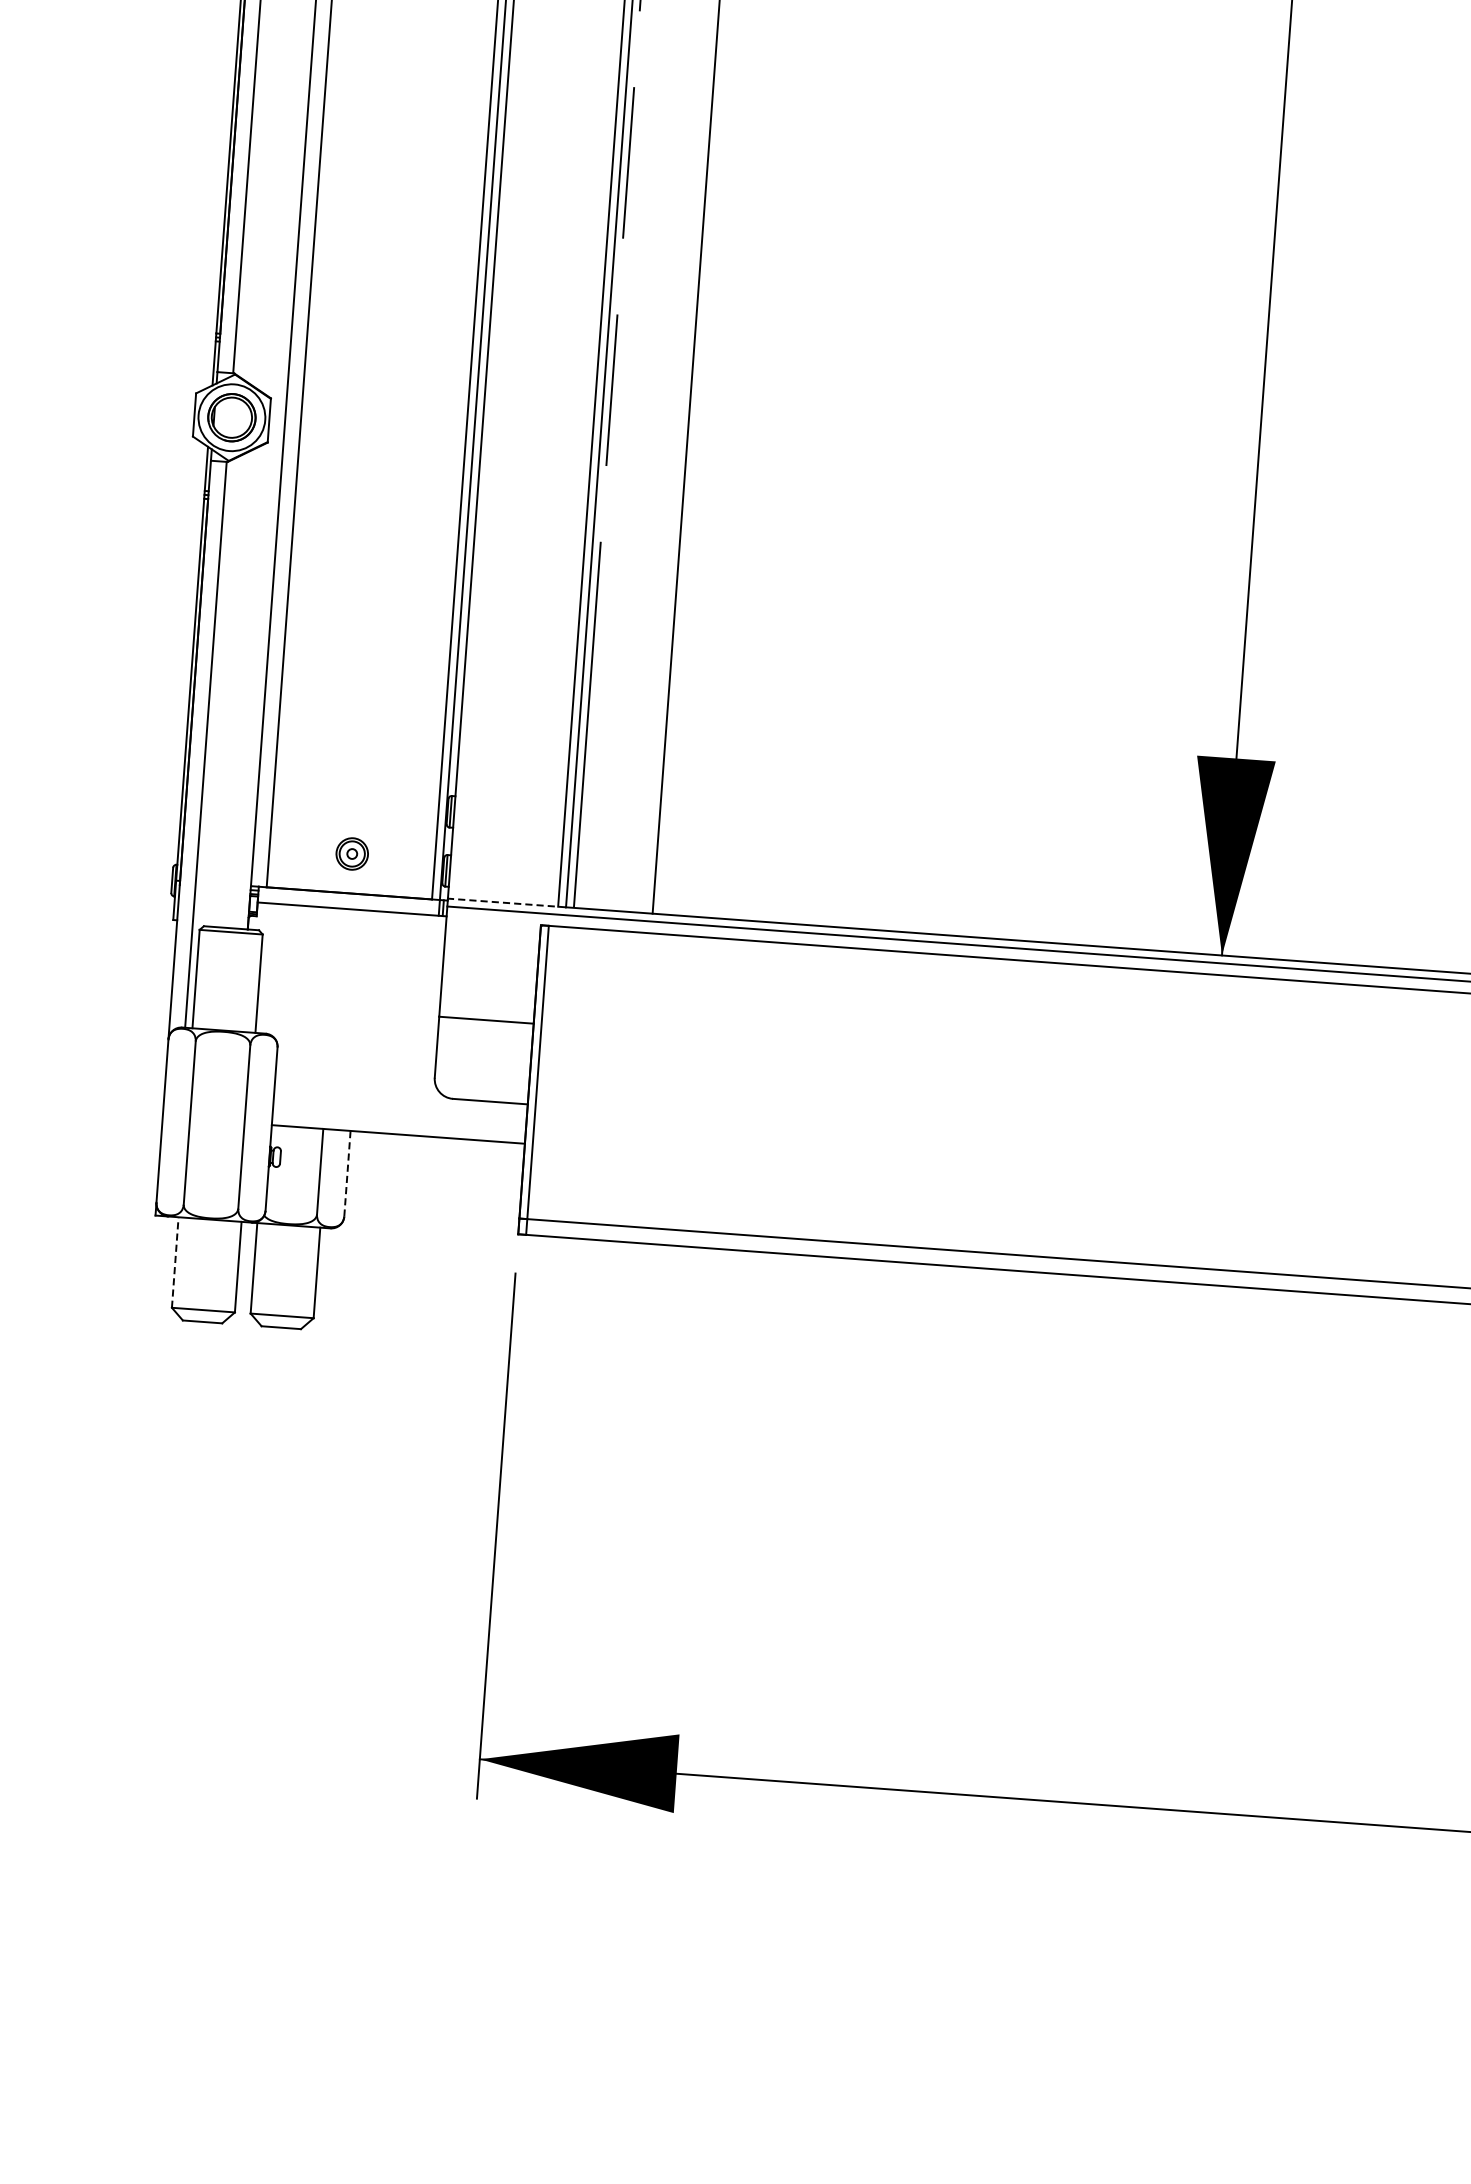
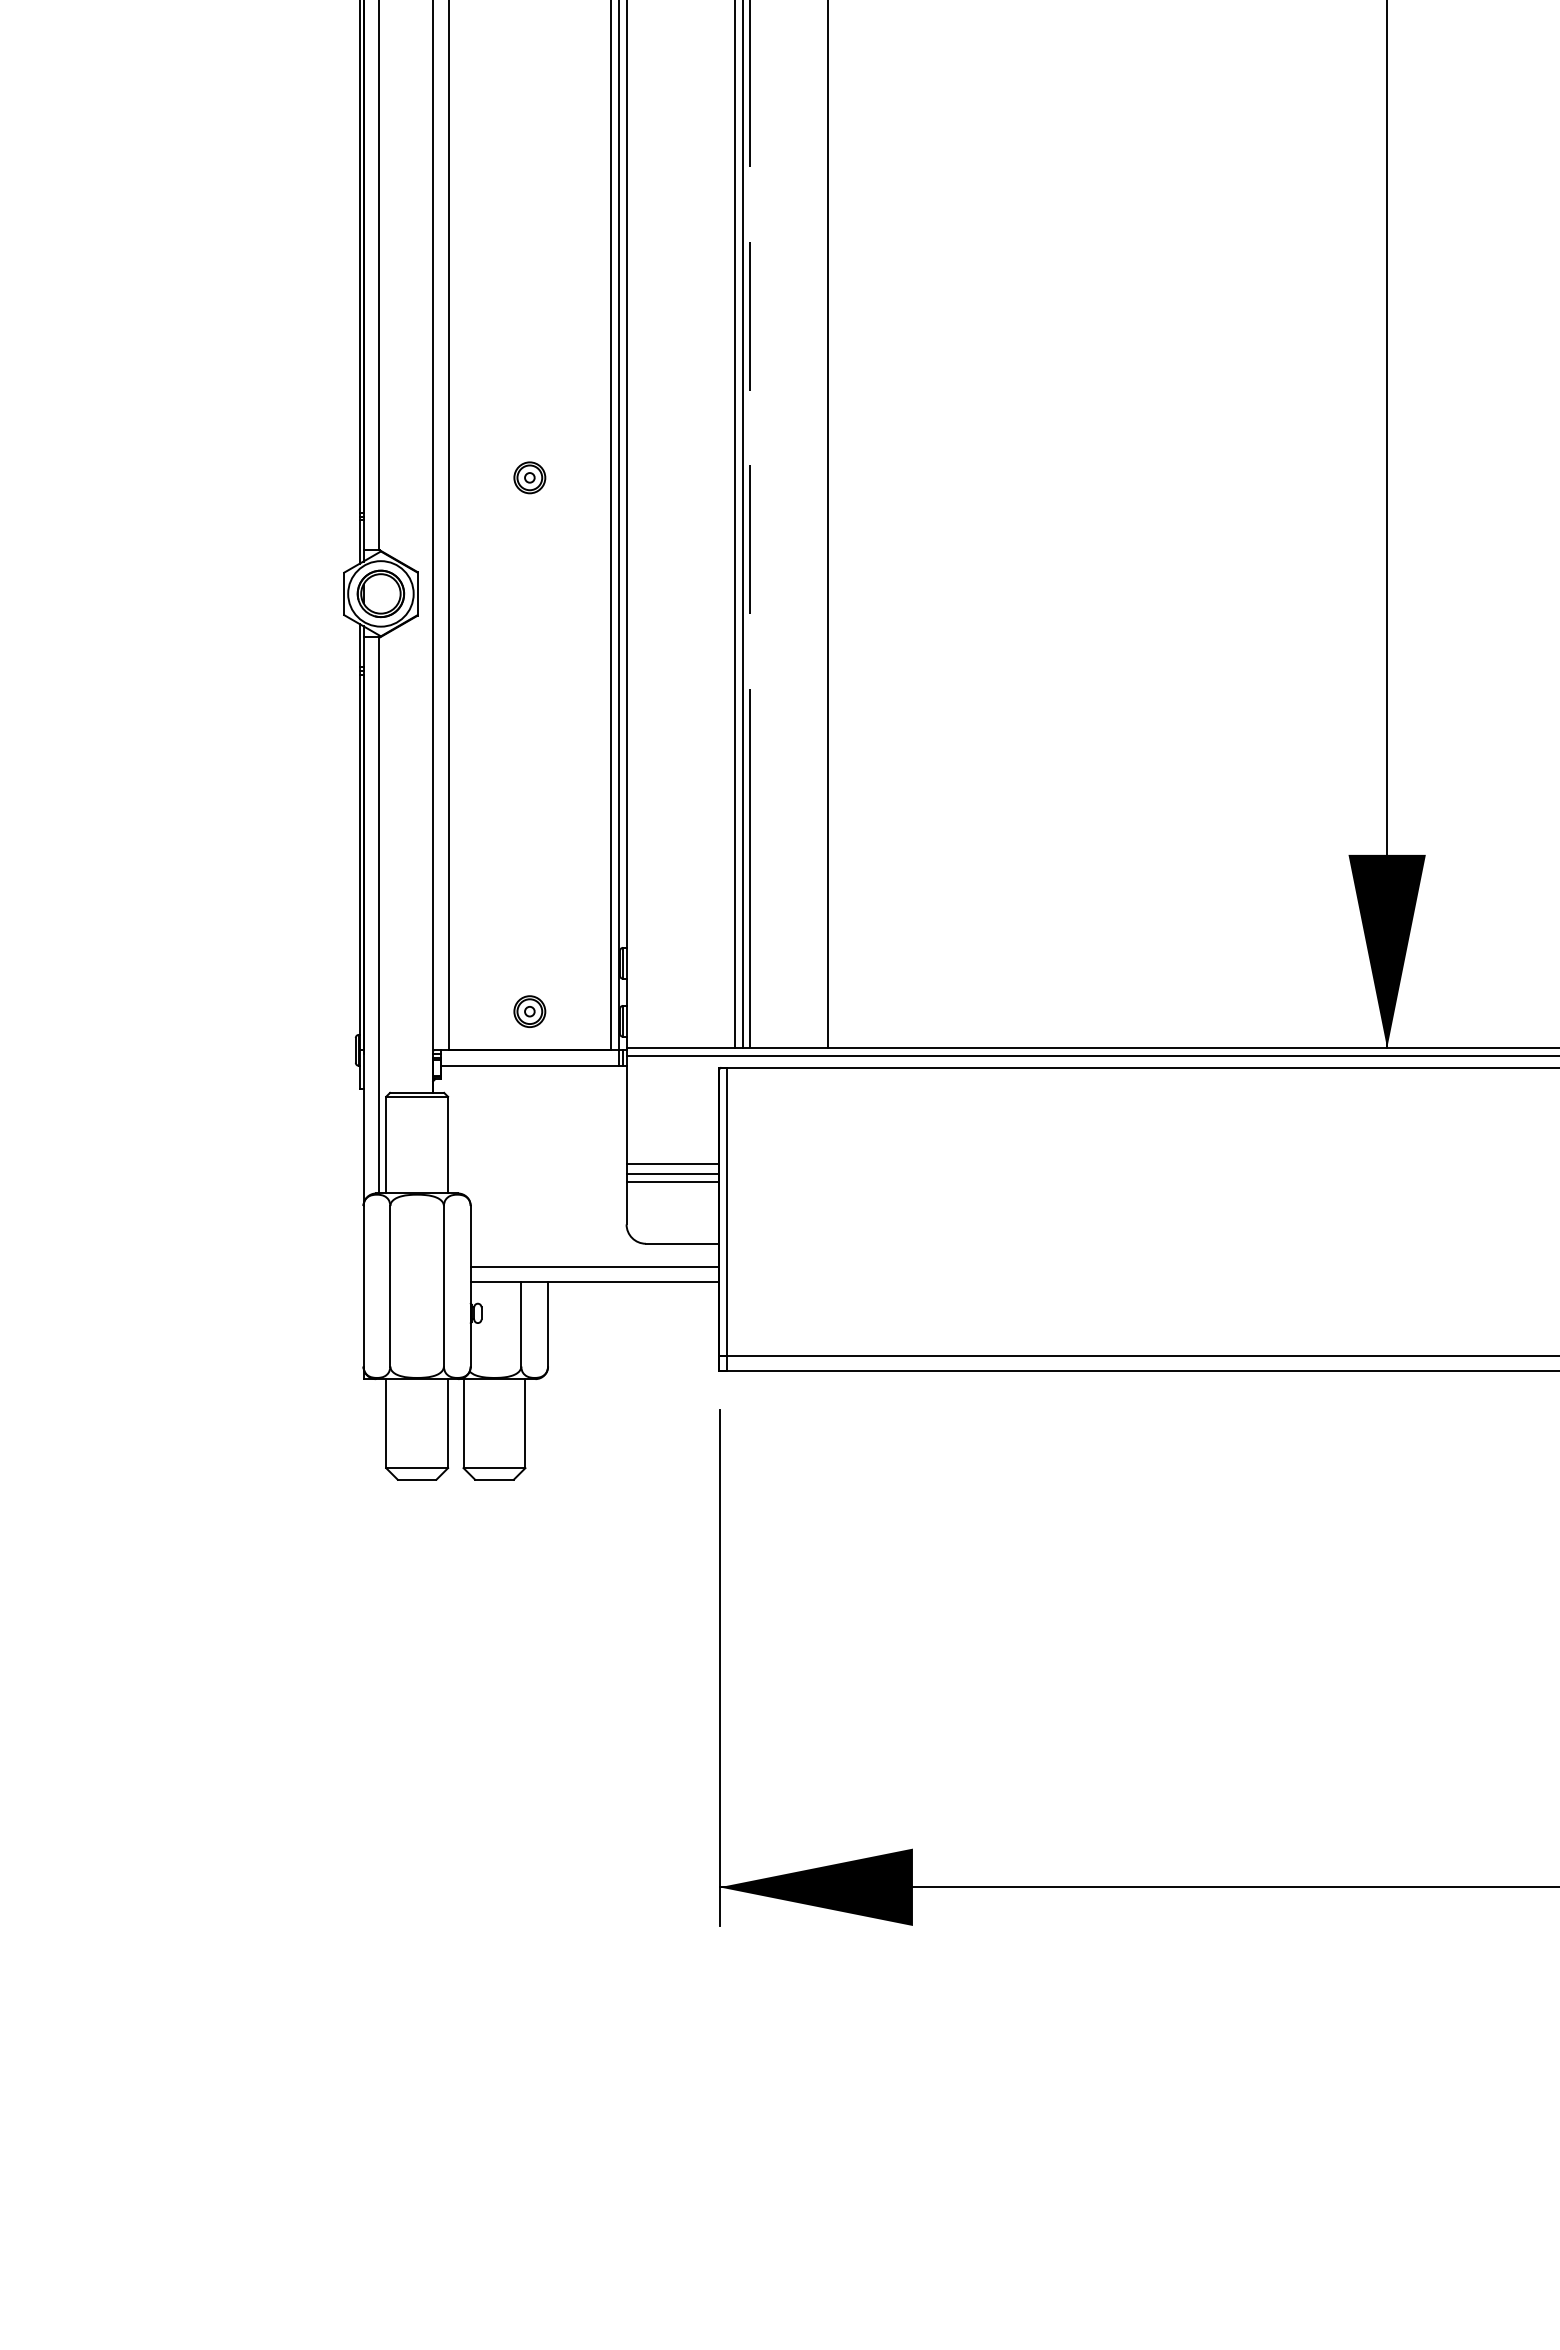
part: (391, 310) -> (529, 477), added
line: (506, 903) -> (684, 1048), dashed -> solid
line: (485, 1030) -> (672, 1174), added
line: (484, 1037) -> (672, 1181), added
line: (399, 1118) -> (594, 1266), added
line: (347, 1173) -> (548, 1324), dashed -> solid
line: (175, 1262) -> (386, 1423), dashed -> solid

